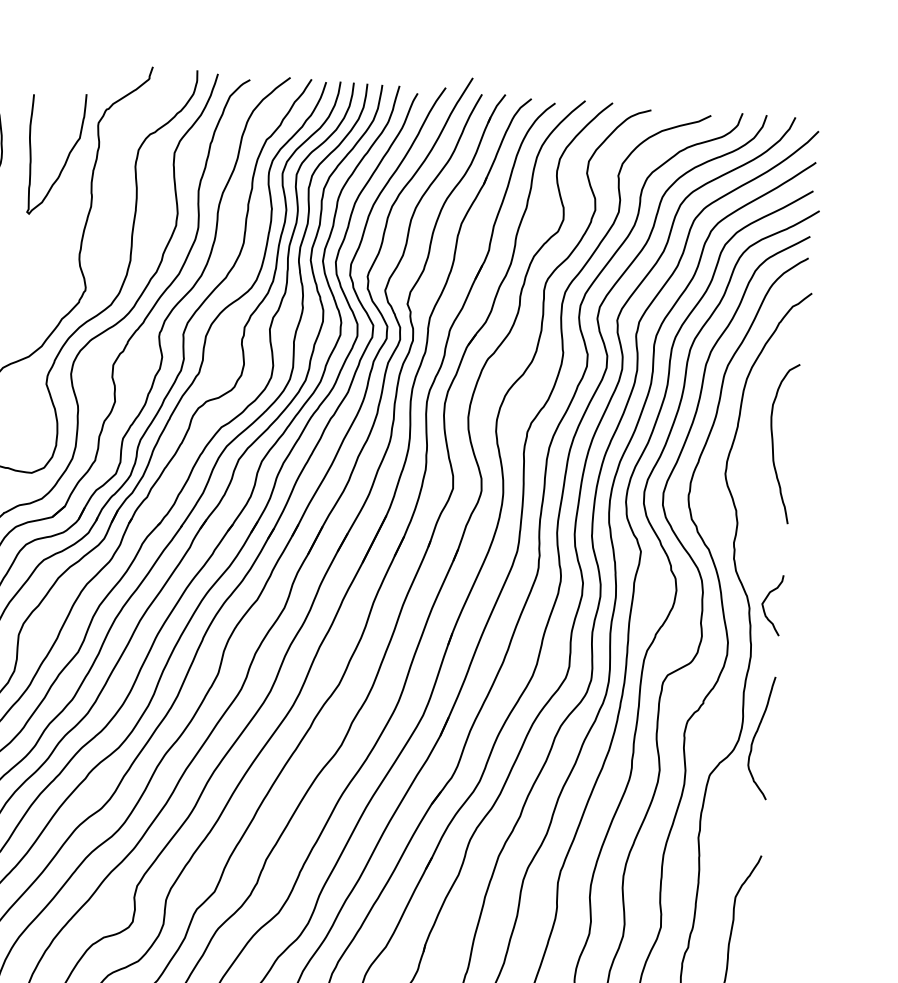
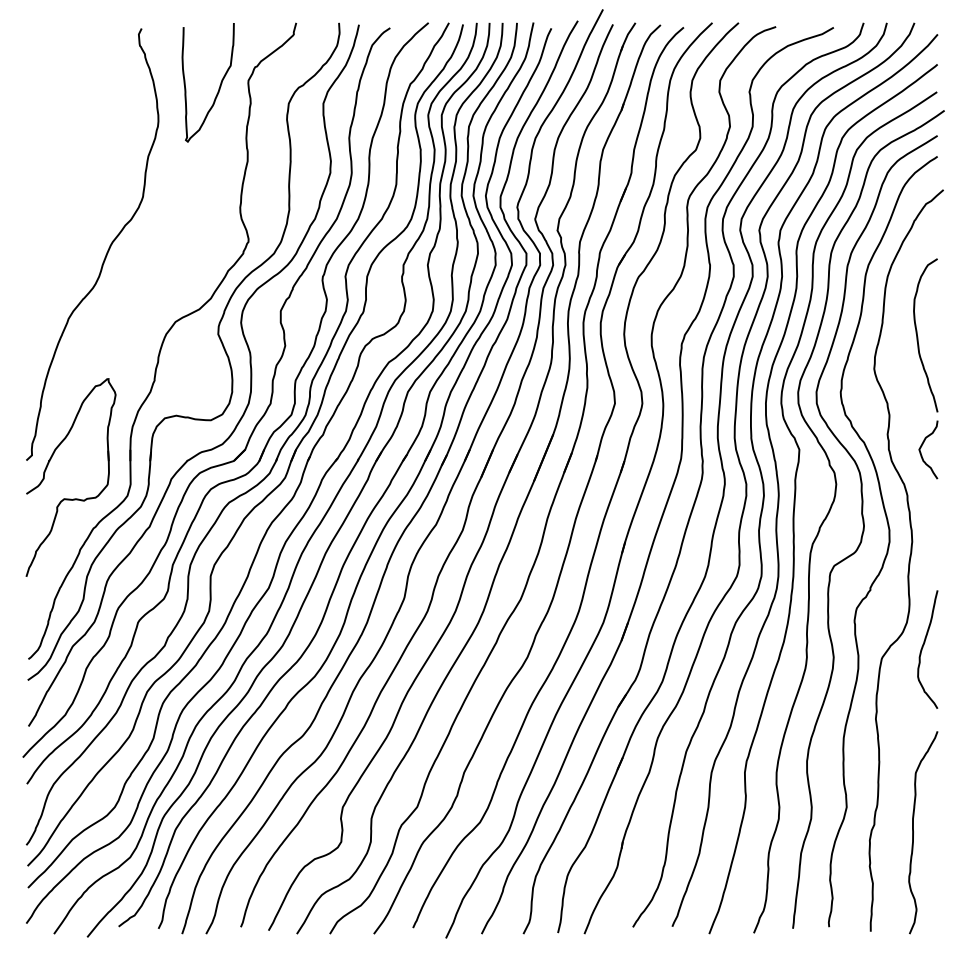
curve: (66, 157) -> (219, 85), moved
curve: (765, 600) -> (922, 446), moved
curve: (756, 735) -> (923, 647), moved

